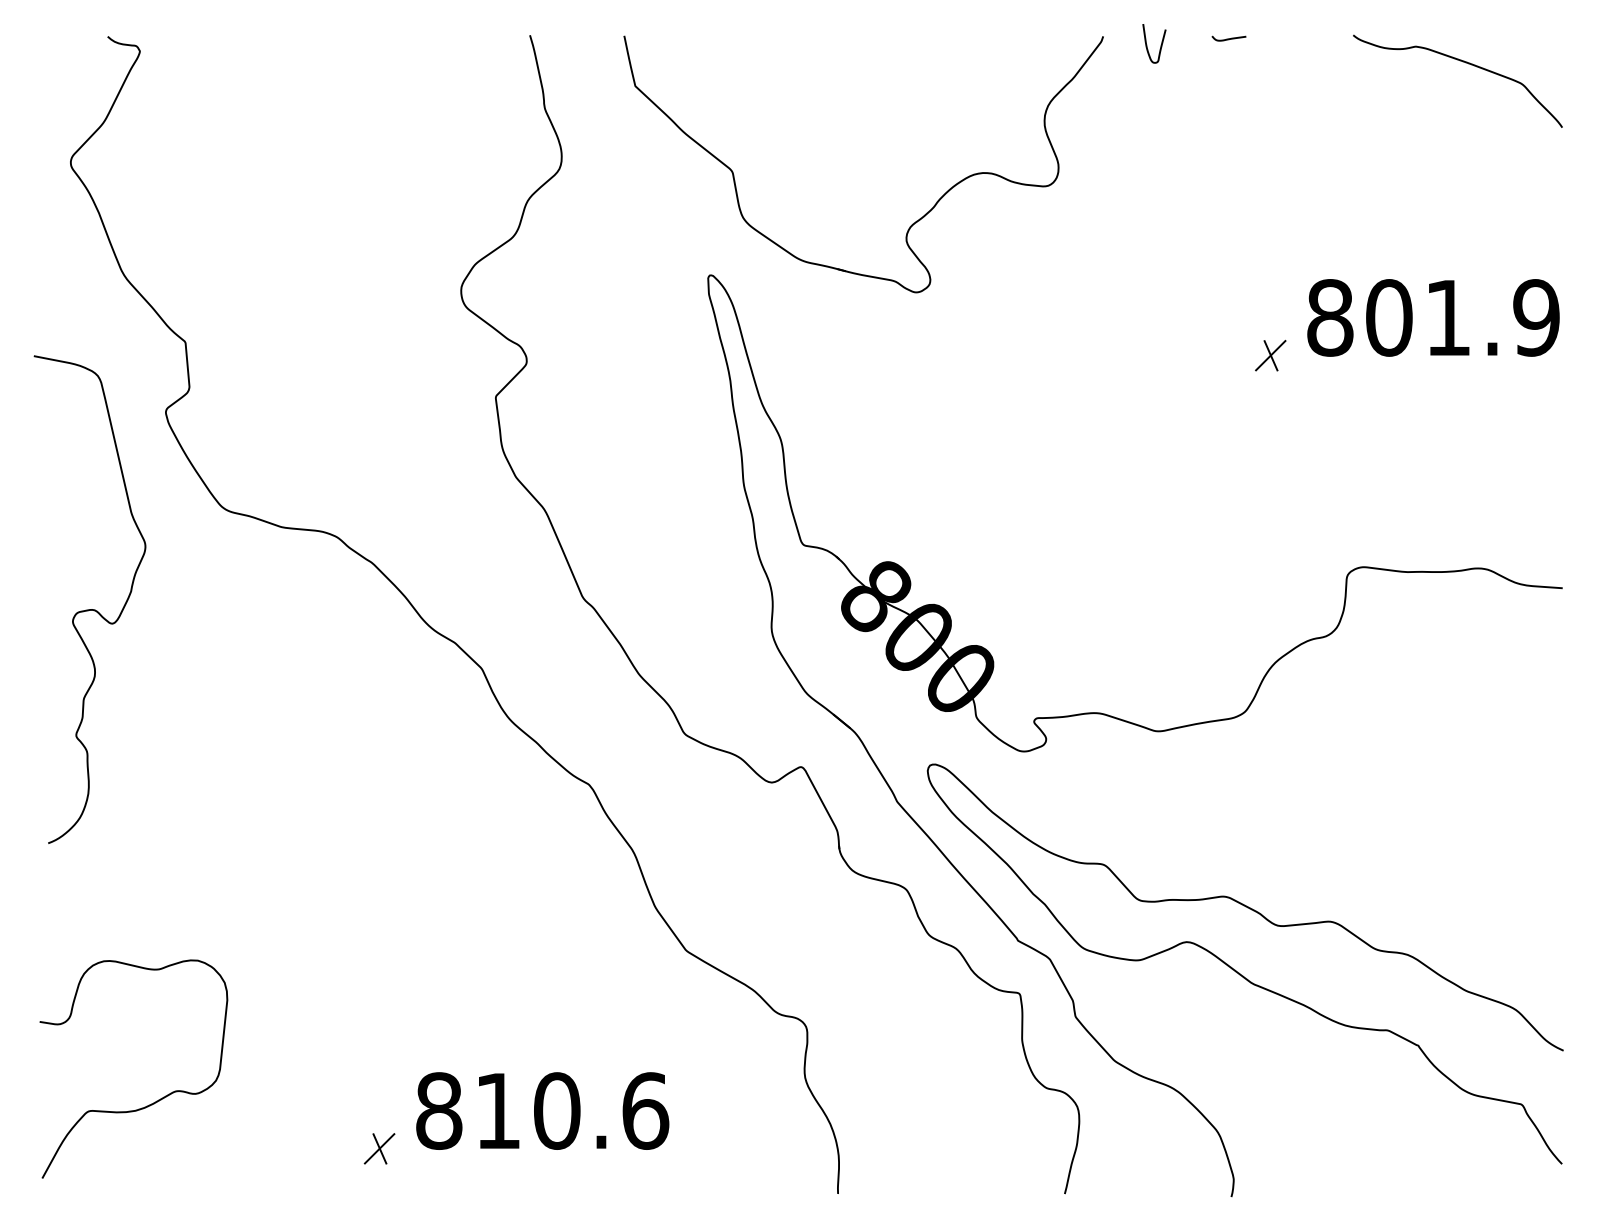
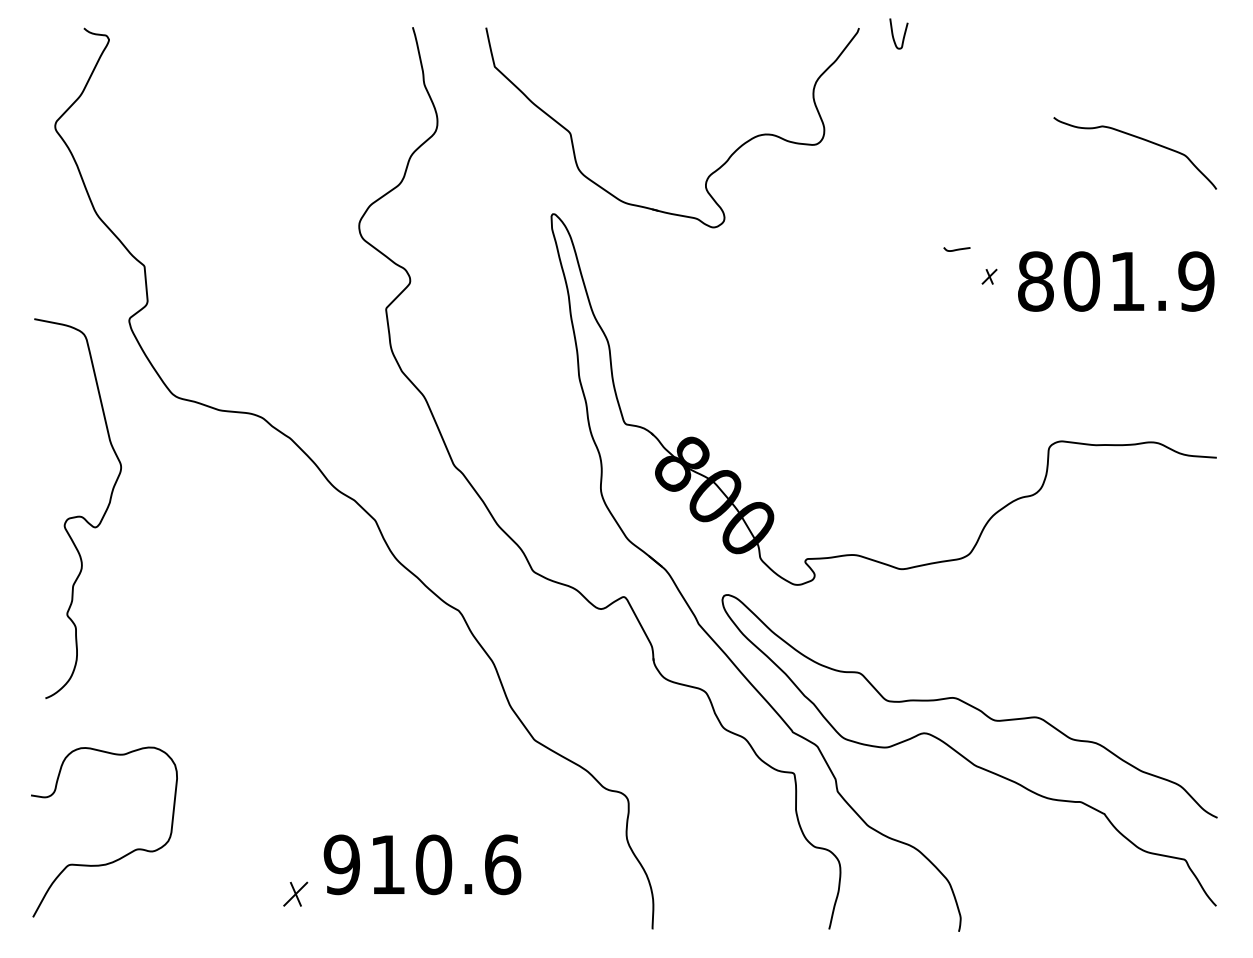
curve: (1228, 38) -> (956, 249), moved
curve: (1465, 63) -> (1141, 139), moved
text: (1433, 317) -> (1116, 281), moved
part: (1270, 355) -> (989, 276), size x0.6
curve: (89, 609) -> (77, 516), moved
text: (438, 1110) -> (341, 864), 810.6 -> 910.6

